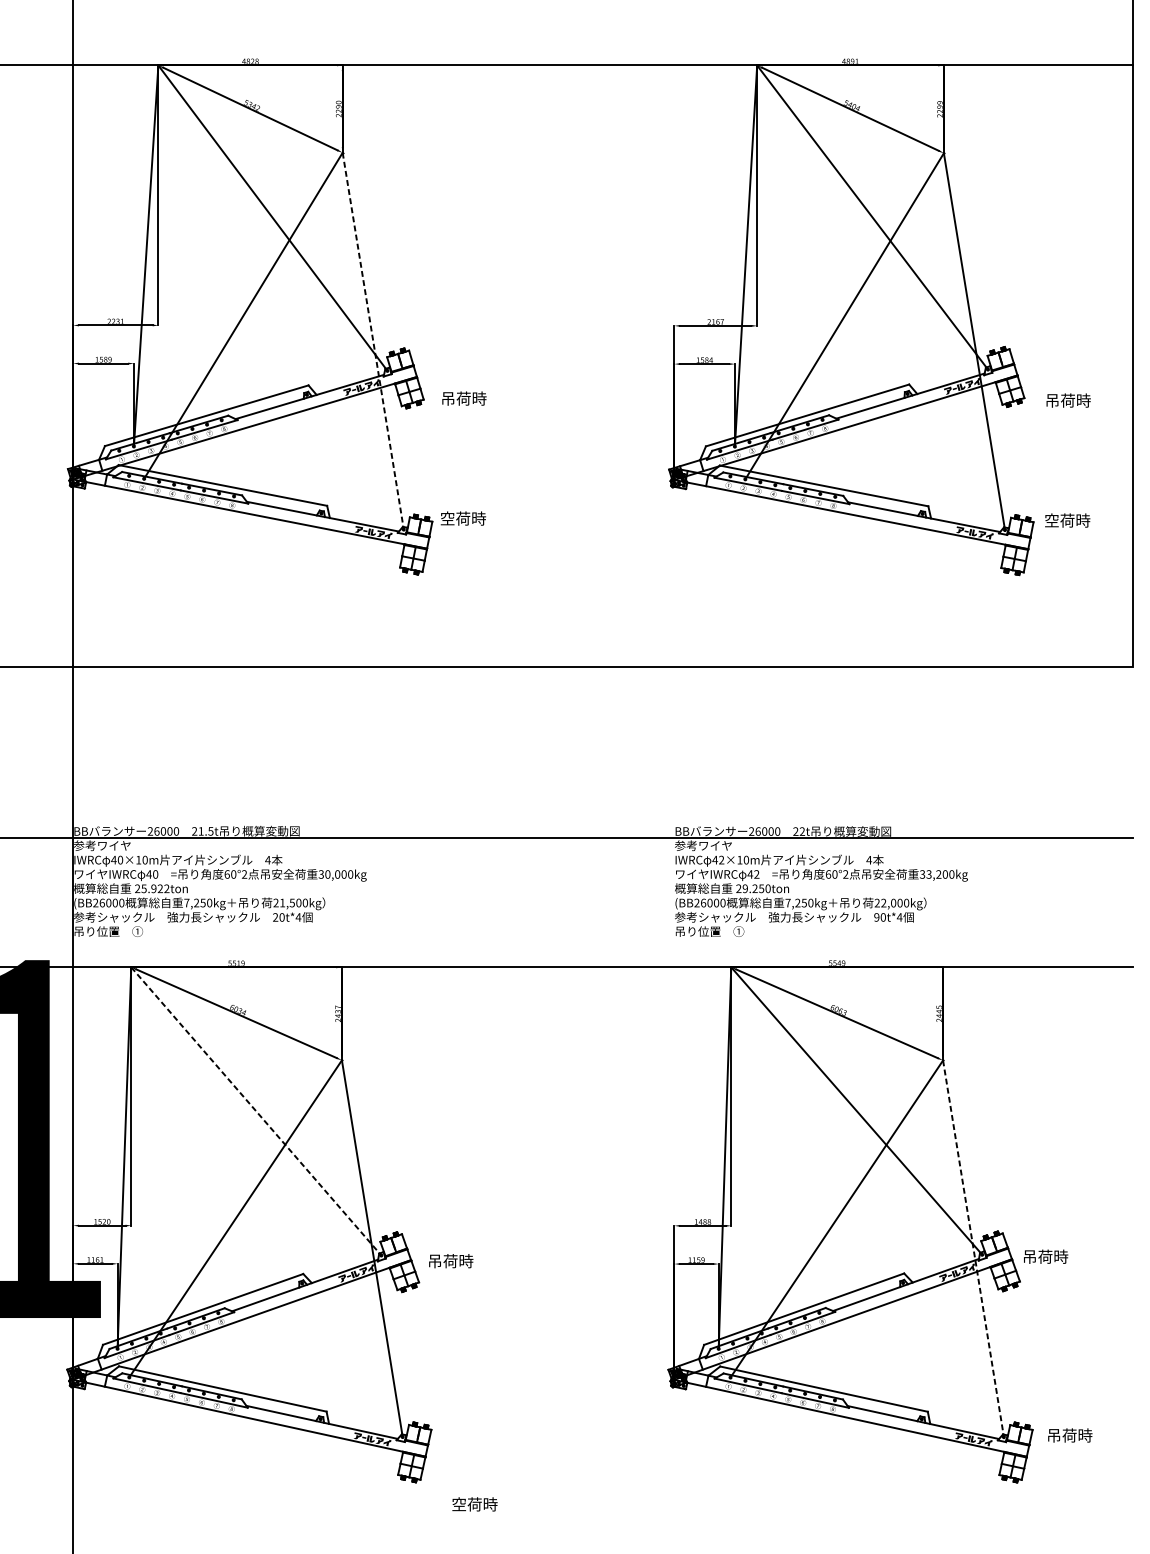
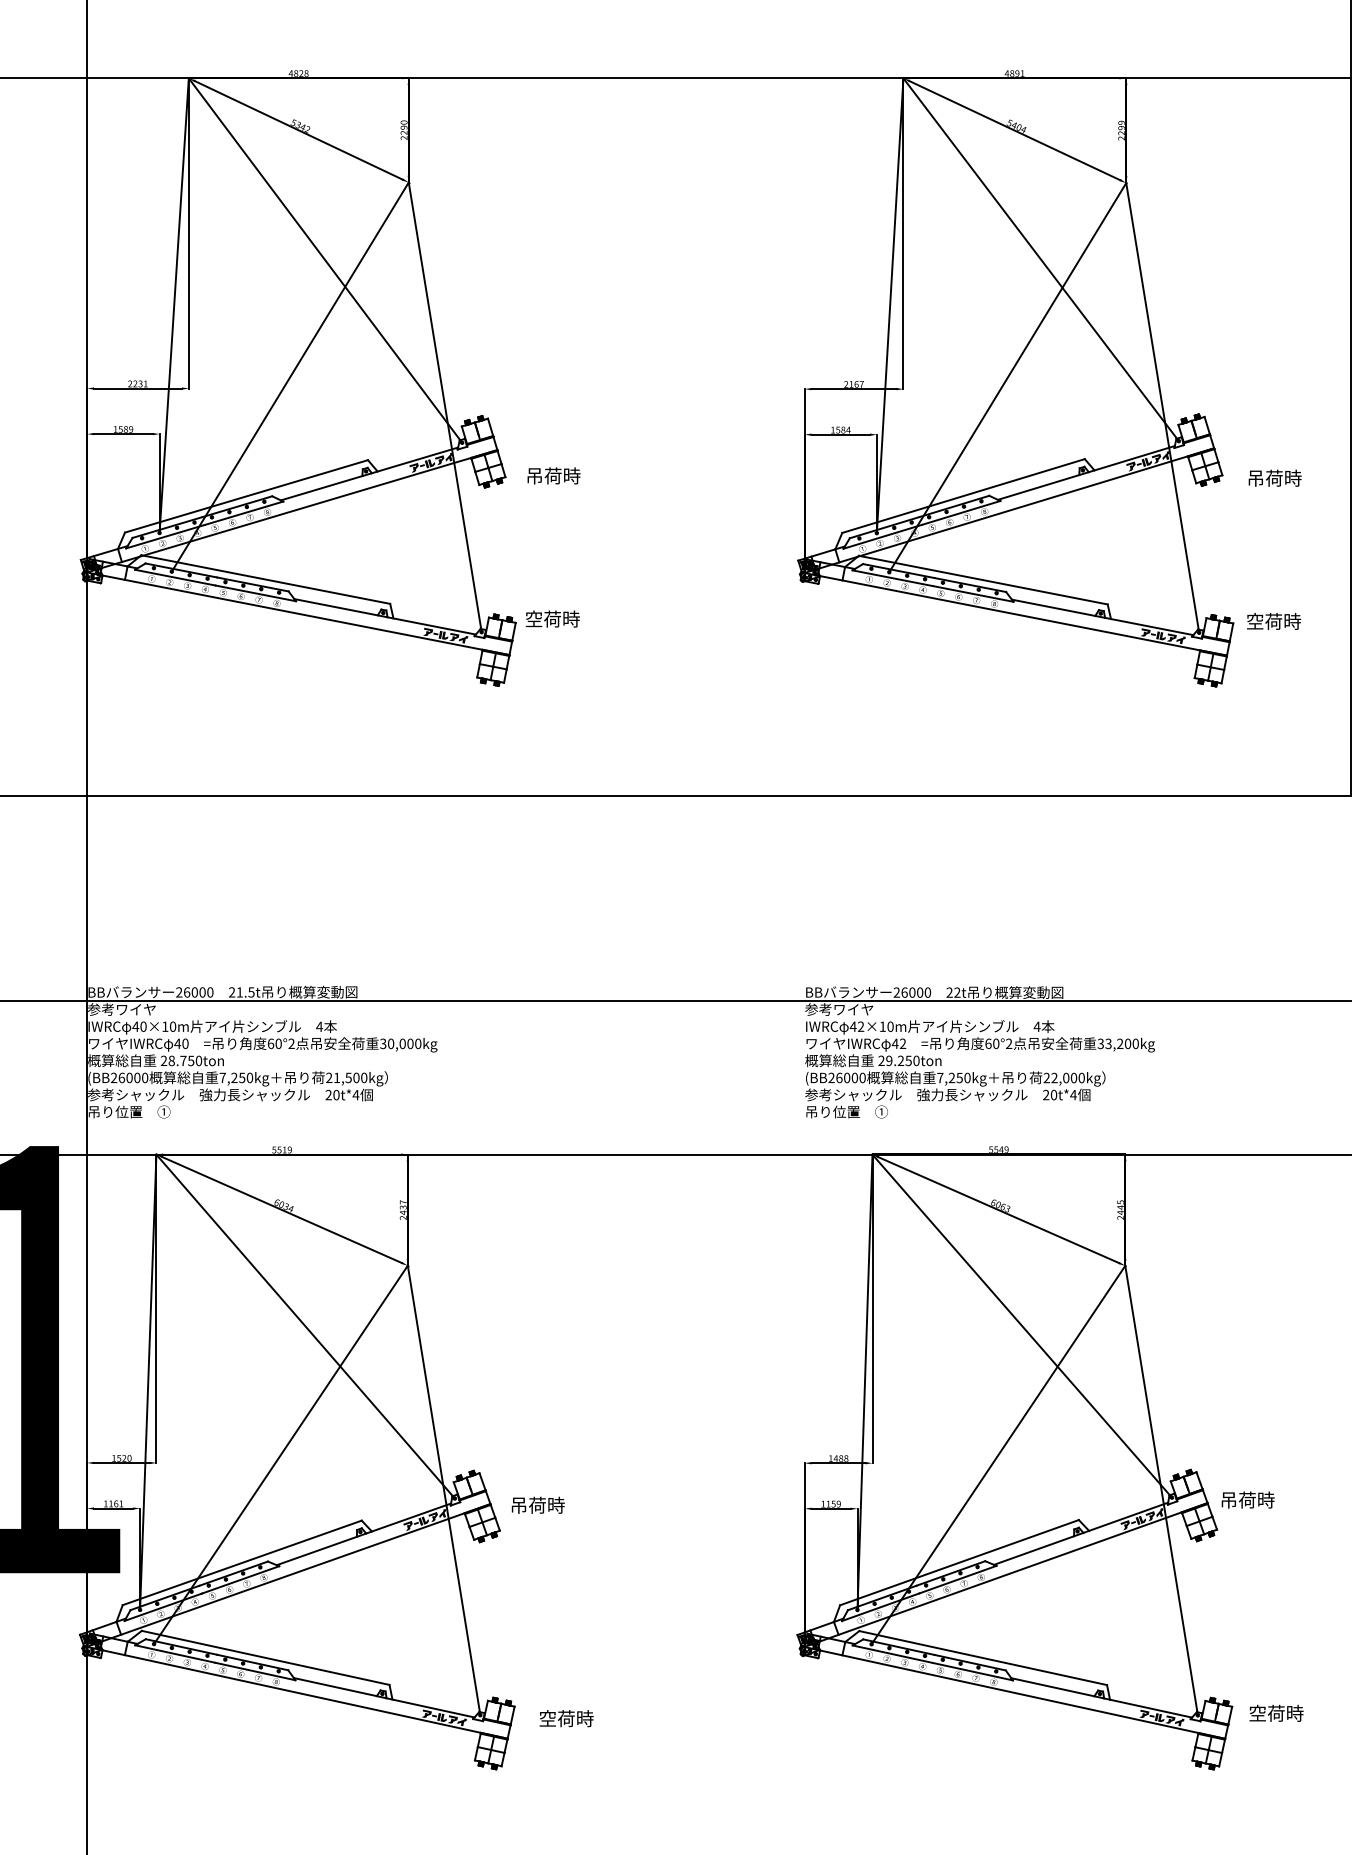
line: (373, 341) -> (445, 407), dashed -> solid
text: (155, 888) -> (185, 1060), 25.922ton -> 28.750ton
text: (877, 917) -> (1046, 1095), 90t*4 -> 20t*4
line: (256, 1111) -> (305, 1326), dashed -> solid
line: (973, 1248) -> (1161, 1490), dashed -> solid
text: (1053, 1434) -> (1257, 1712), 吊荷時 -> 空荷時
text: (474, 1504) -> (566, 1718), moved

